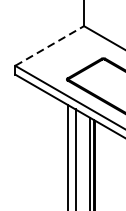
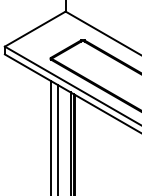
line: (49, 45) -> (35, 28), dashed -> solid

